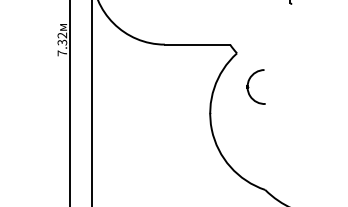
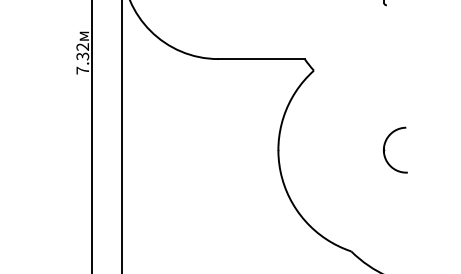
part: (248, 87) -> (385, 150), moved

